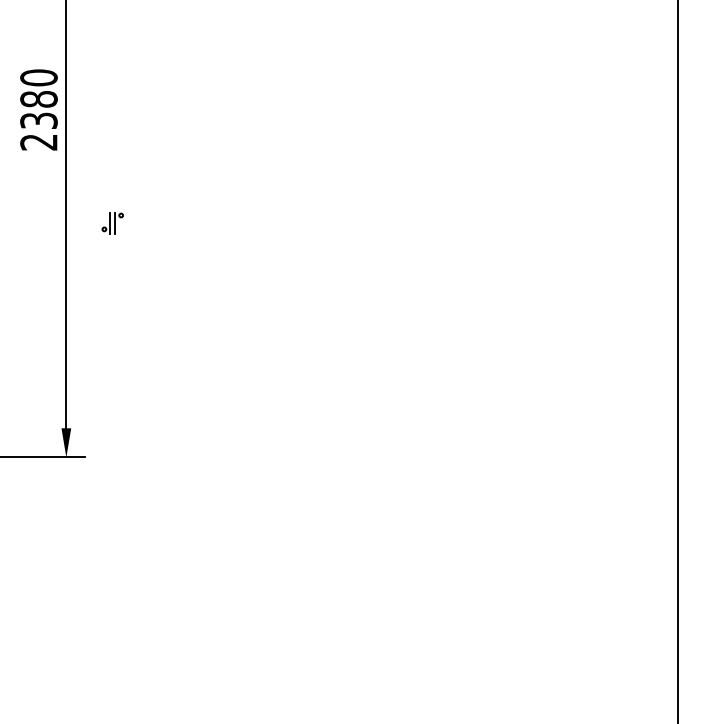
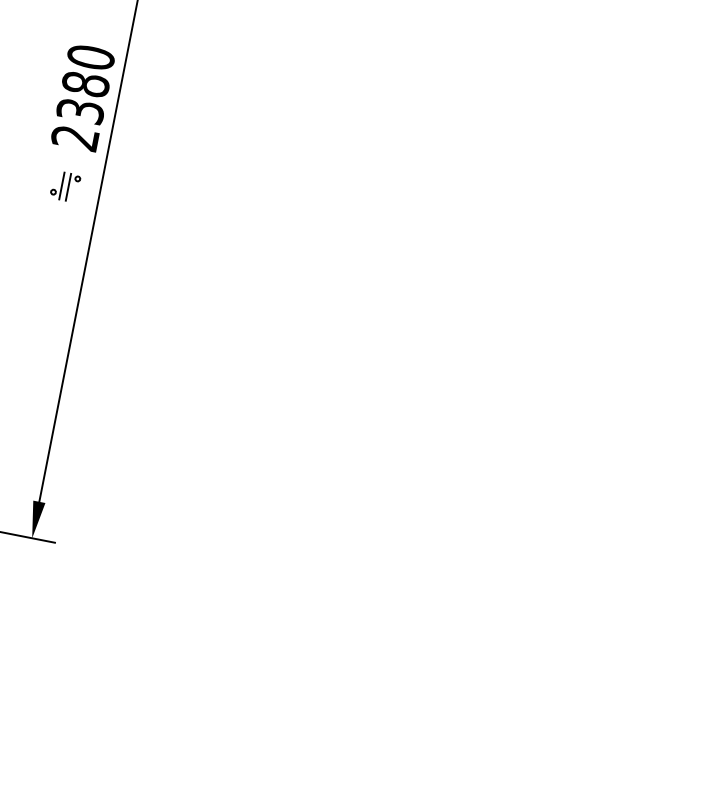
part: (112, 223) -> (65, 186), moved

